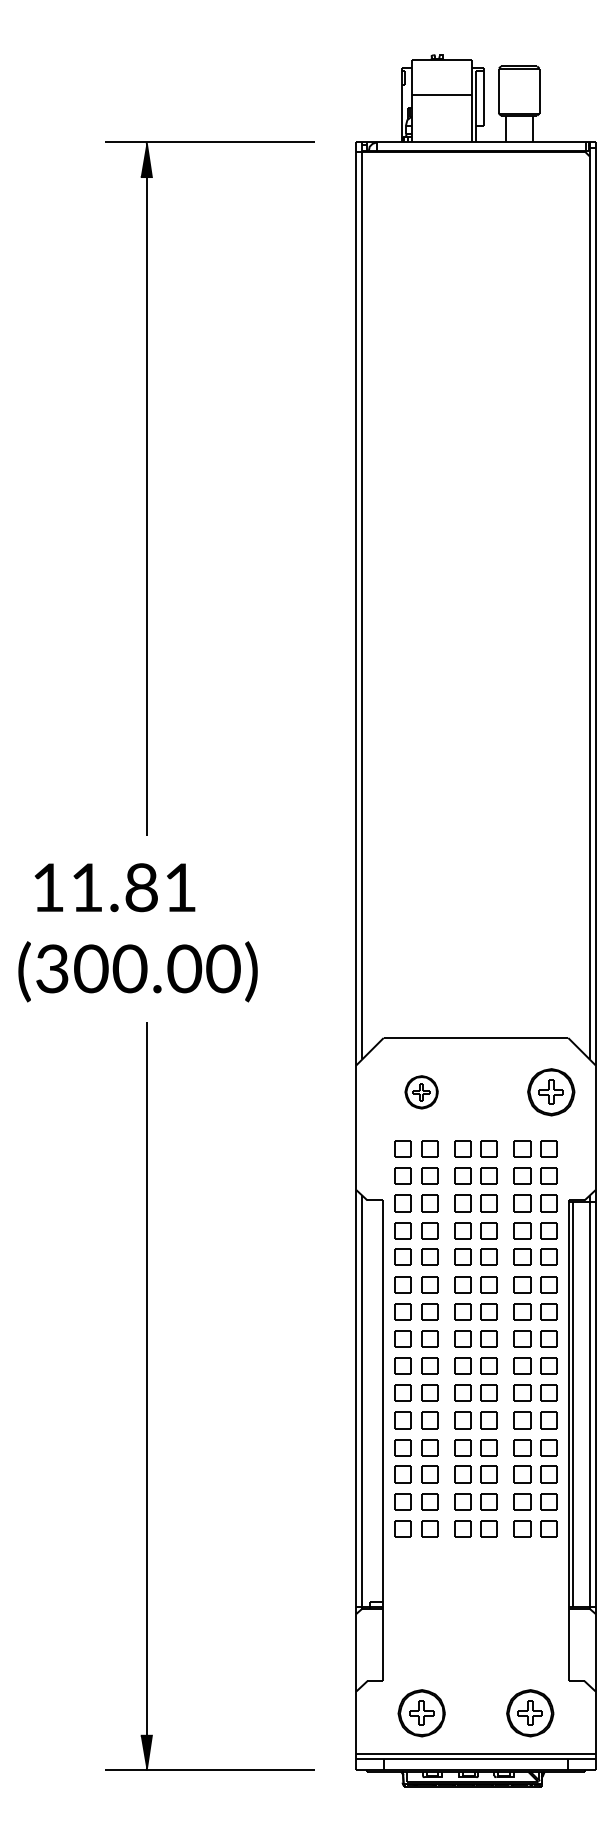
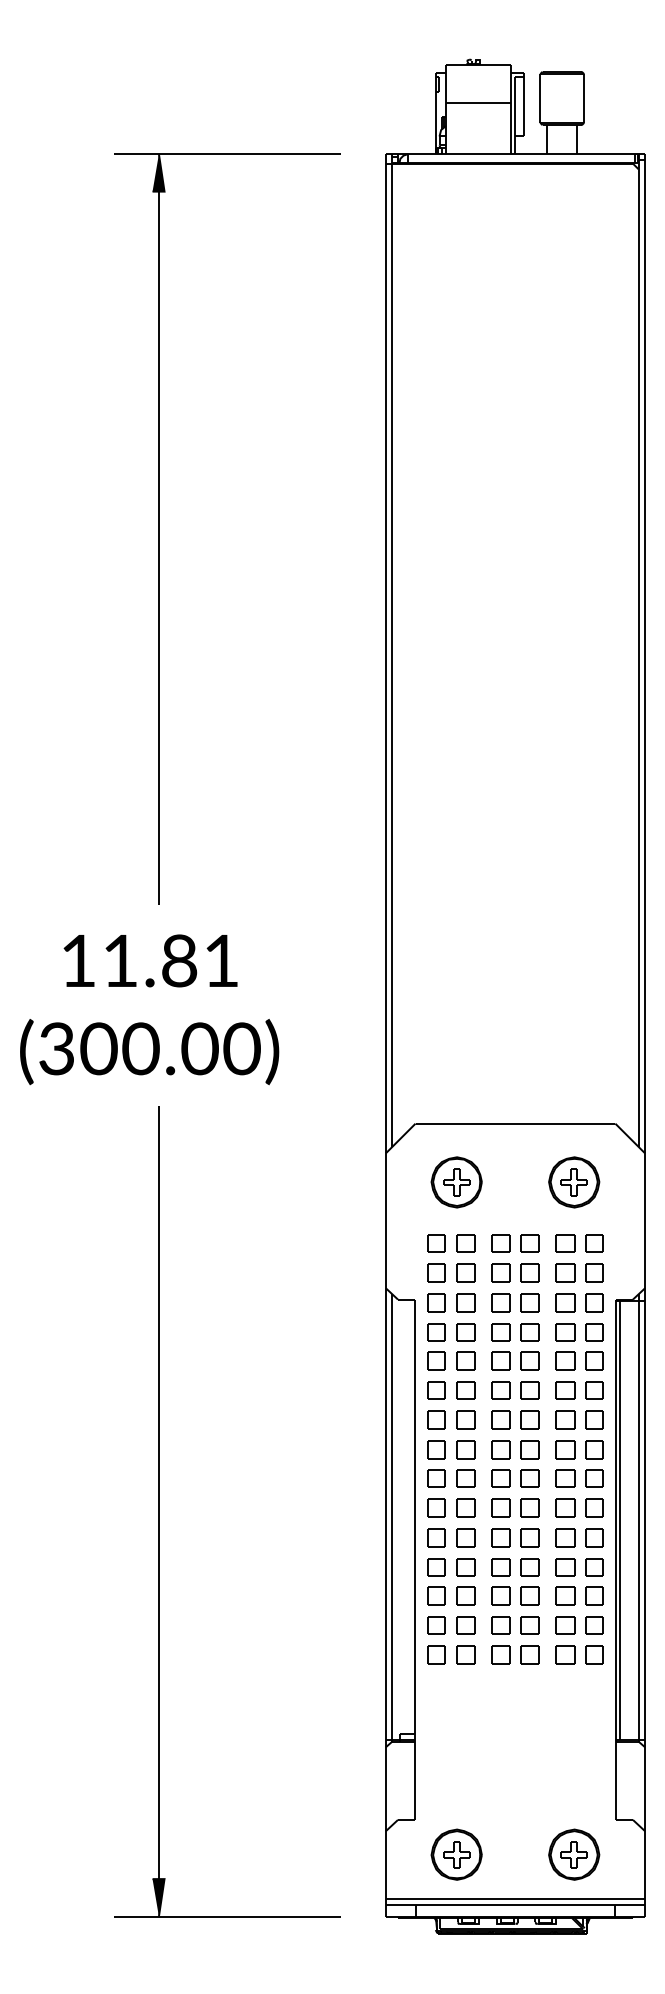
text: (114, 887) -> (150, 960), moved
part: (421, 1092) -> (456, 1182), size x1.43
part: (551, 1092) -> (574, 1182), moved

